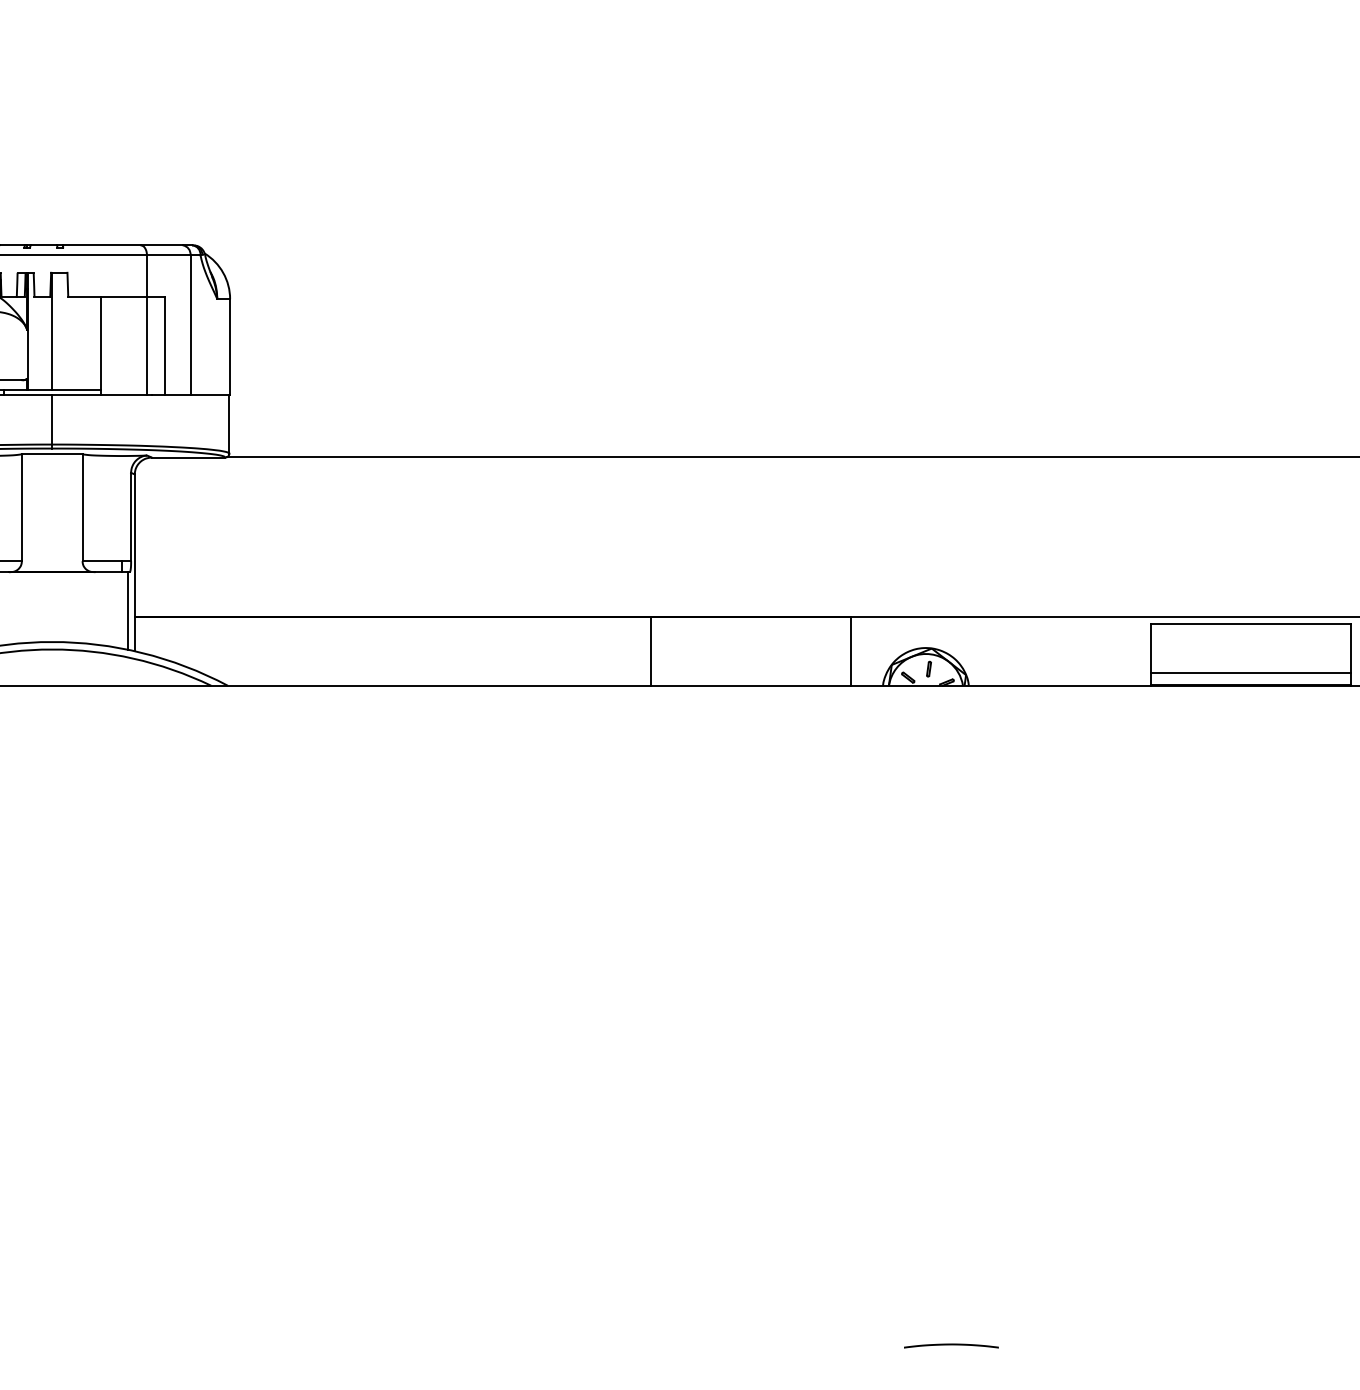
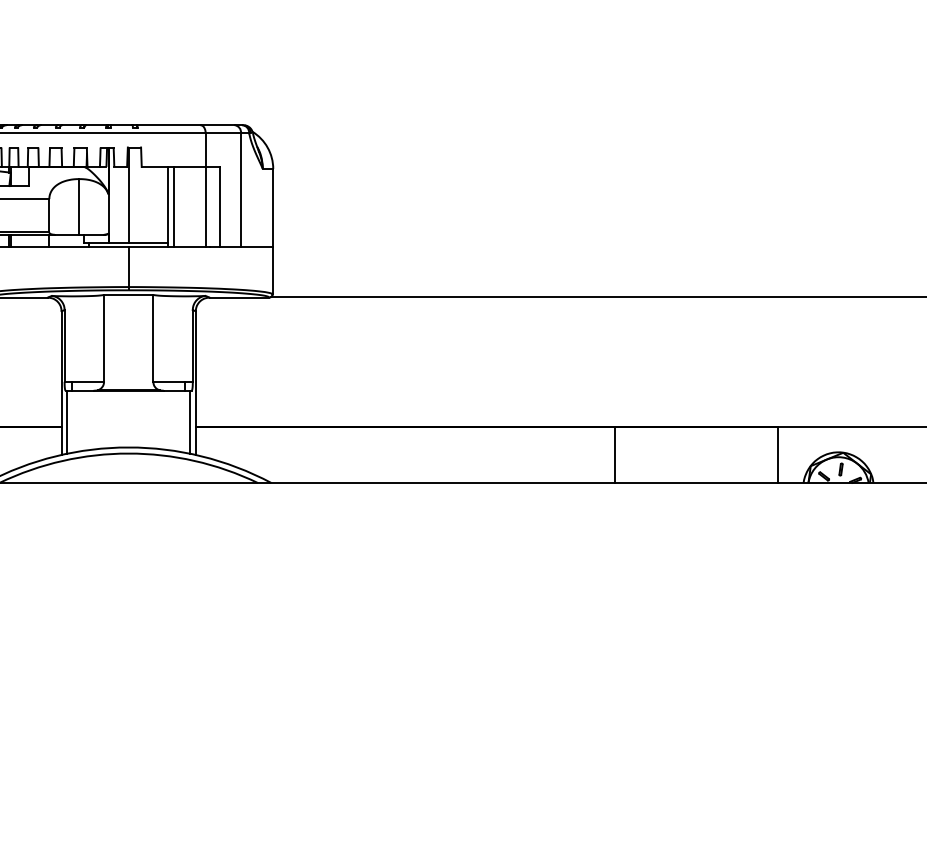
line: (107, 345) -> (173, 206), added

